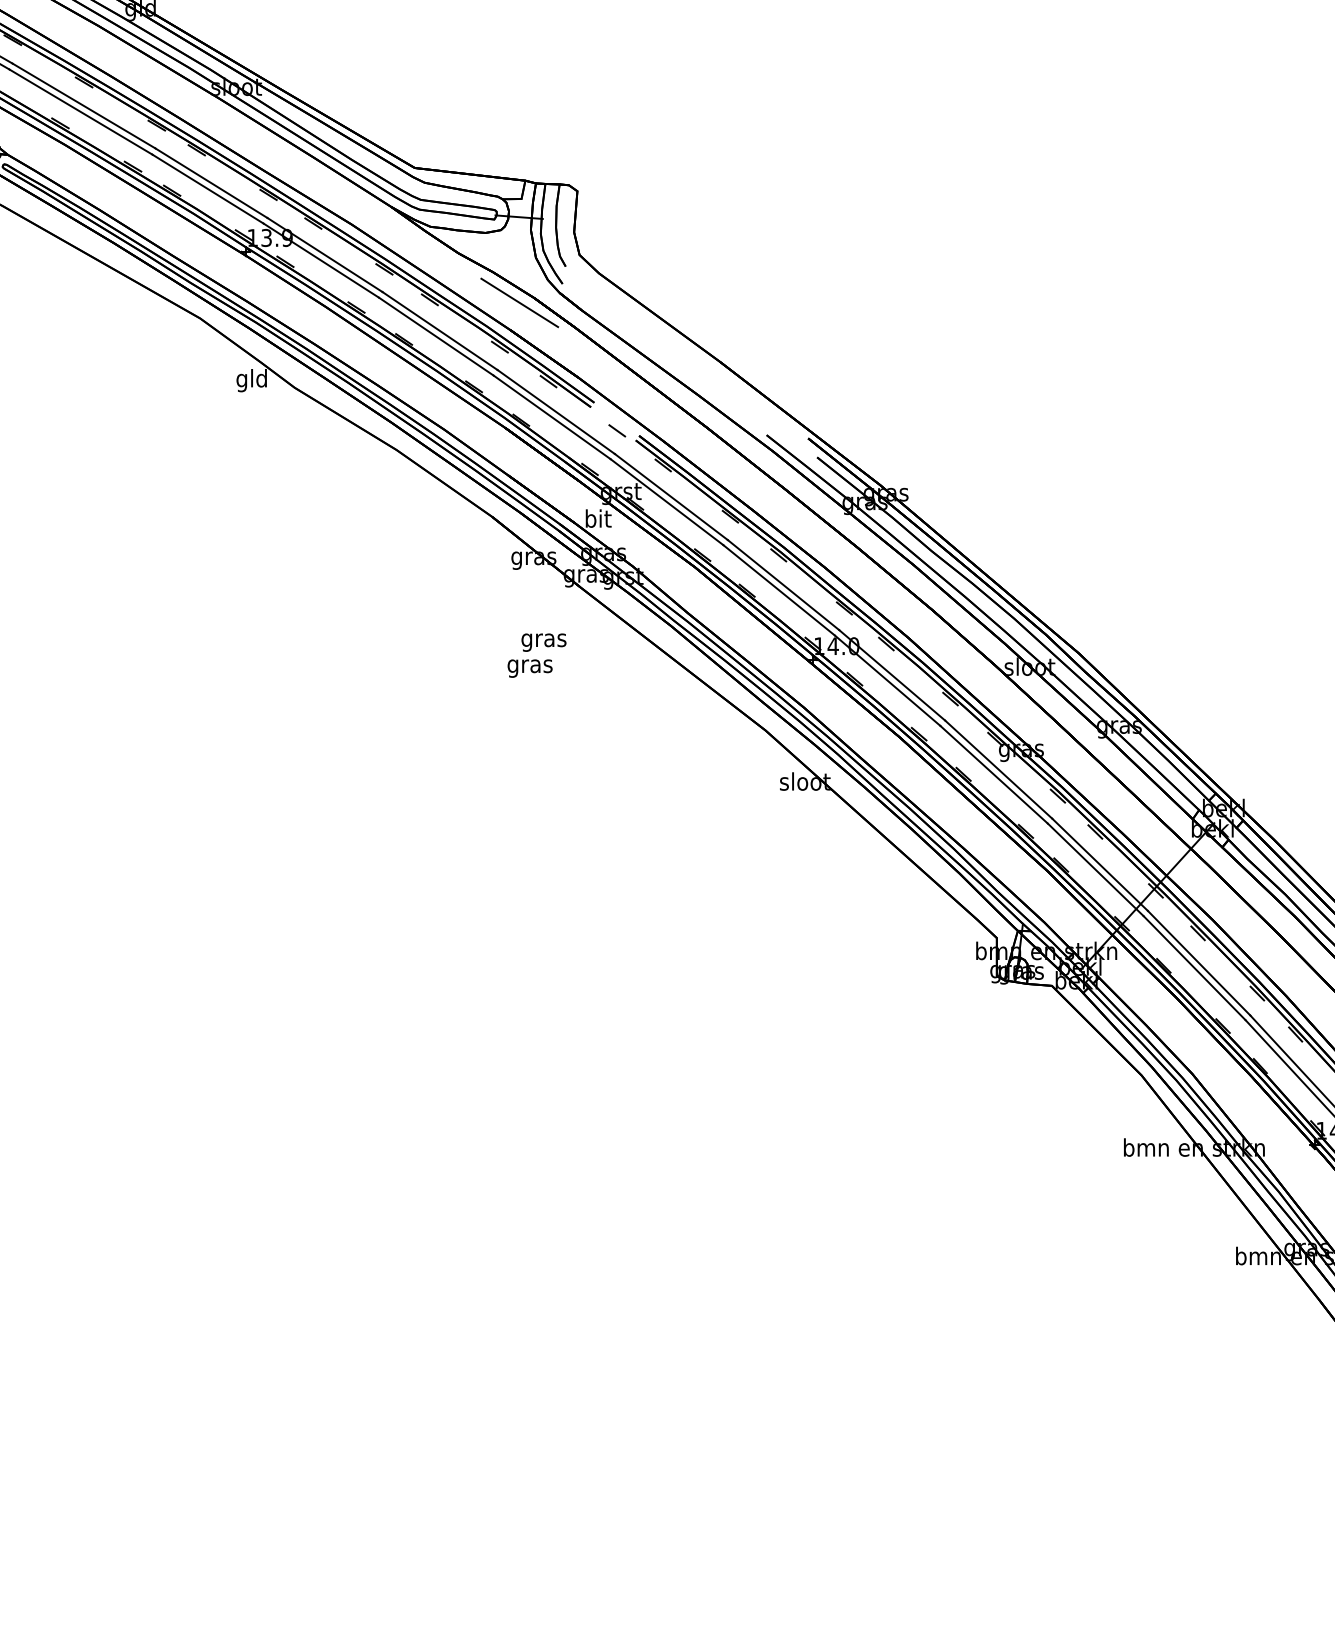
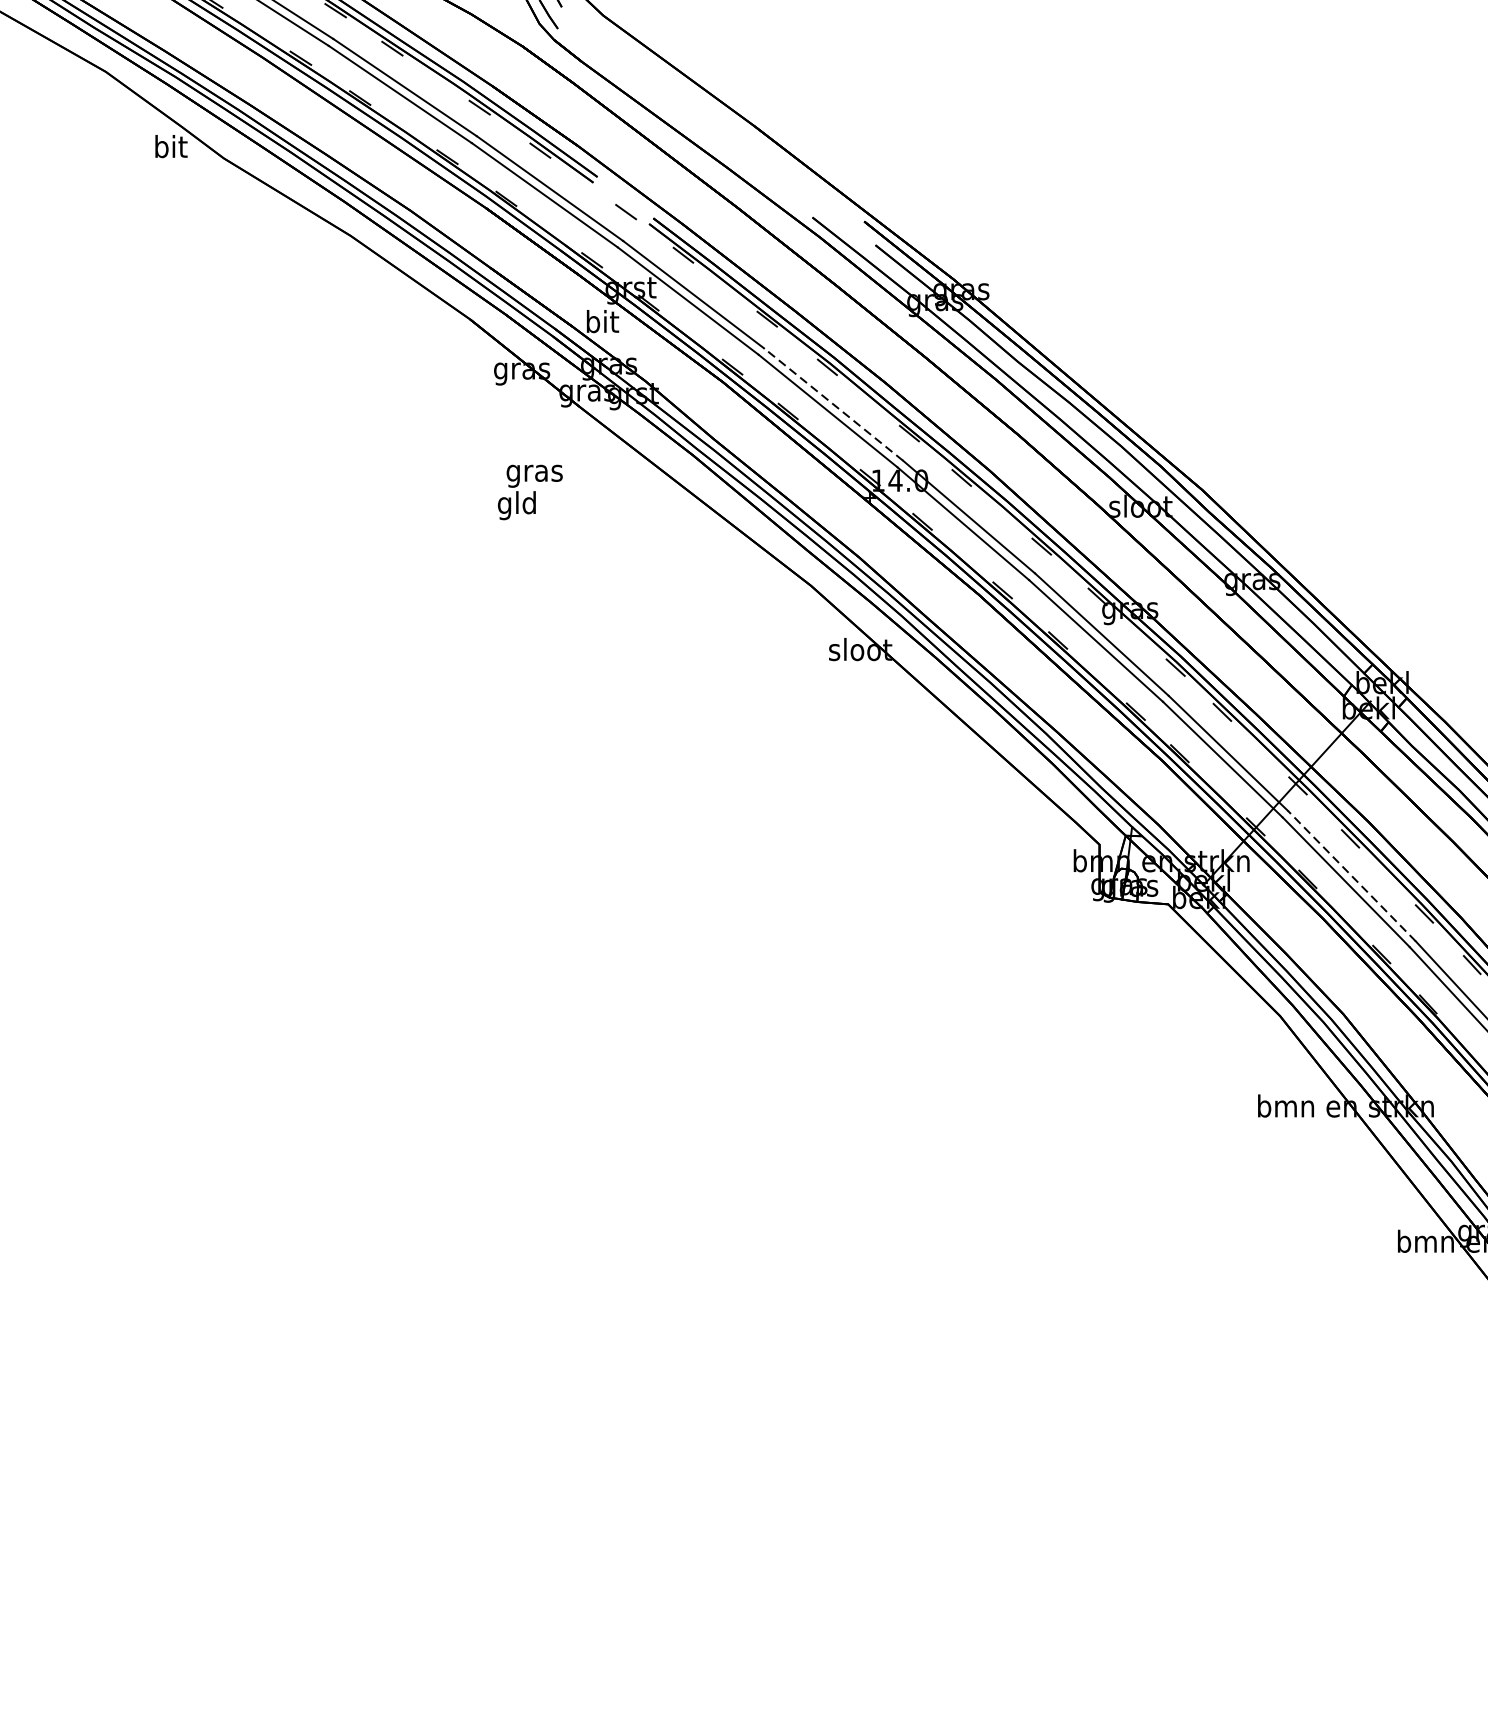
line: (519, 302) -> (504, 51), removed
text: (251, 380) -> (169, 149), gld -> bit
line: (783, 585) -> (833, 404), solid -> dashed
text: (529, 665) -> (516, 504), gras -> gld
line: (1198, 962) -> (1351, 875), solid -> dashed

